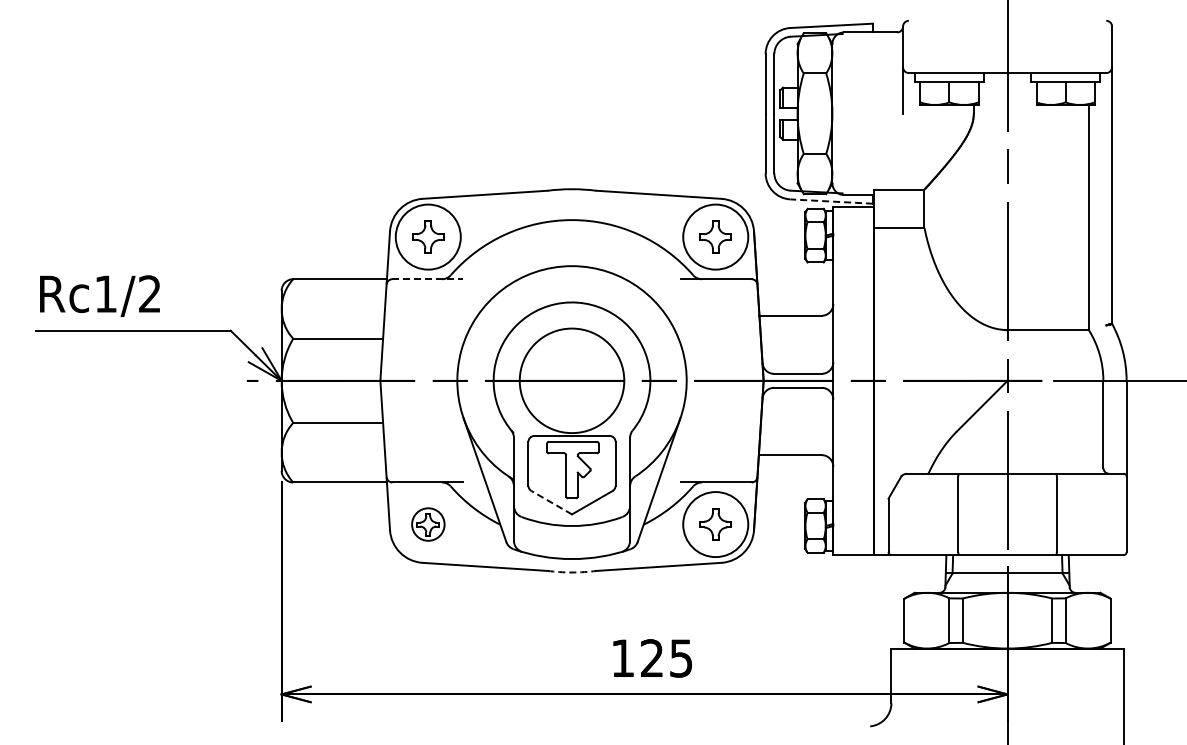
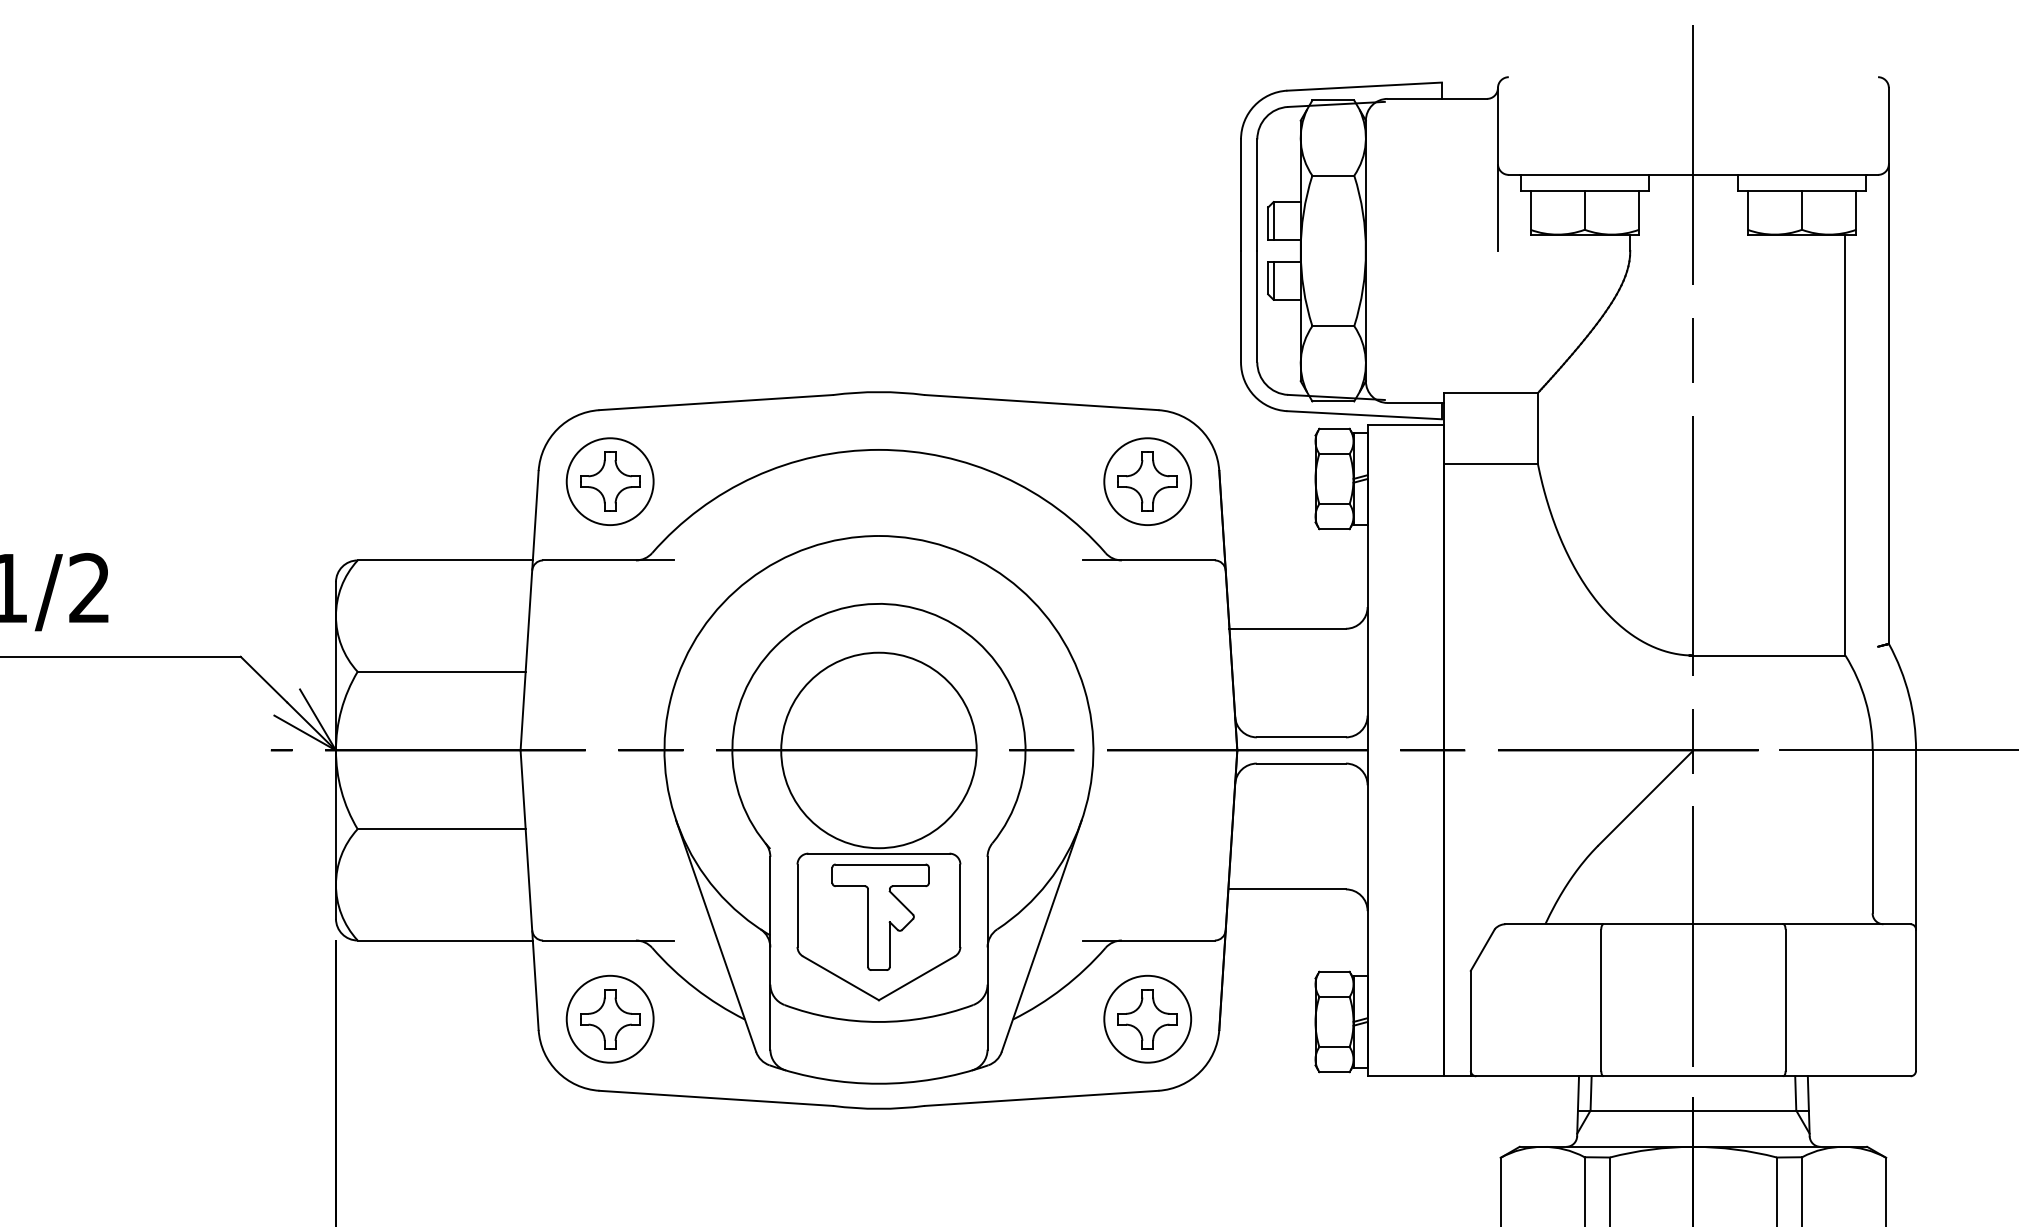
line: (831, 201) -> (1364, 415), dashed -> solid
circle: (428, 236) -> (610, 480), size x0.71
circle: (715, 236) -> (1147, 480), size x0.71
line: (428, 279) -> (610, 560), dashed -> solid
line: (551, 502) -> (840, 977), dashed -> solid
part: (428, 524) -> (610, 1019), size x1.43
circle: (715, 524) -> (1147, 1019), size x0.71
arc: (572, 572) -> (879, 1108), dashed -> solid

